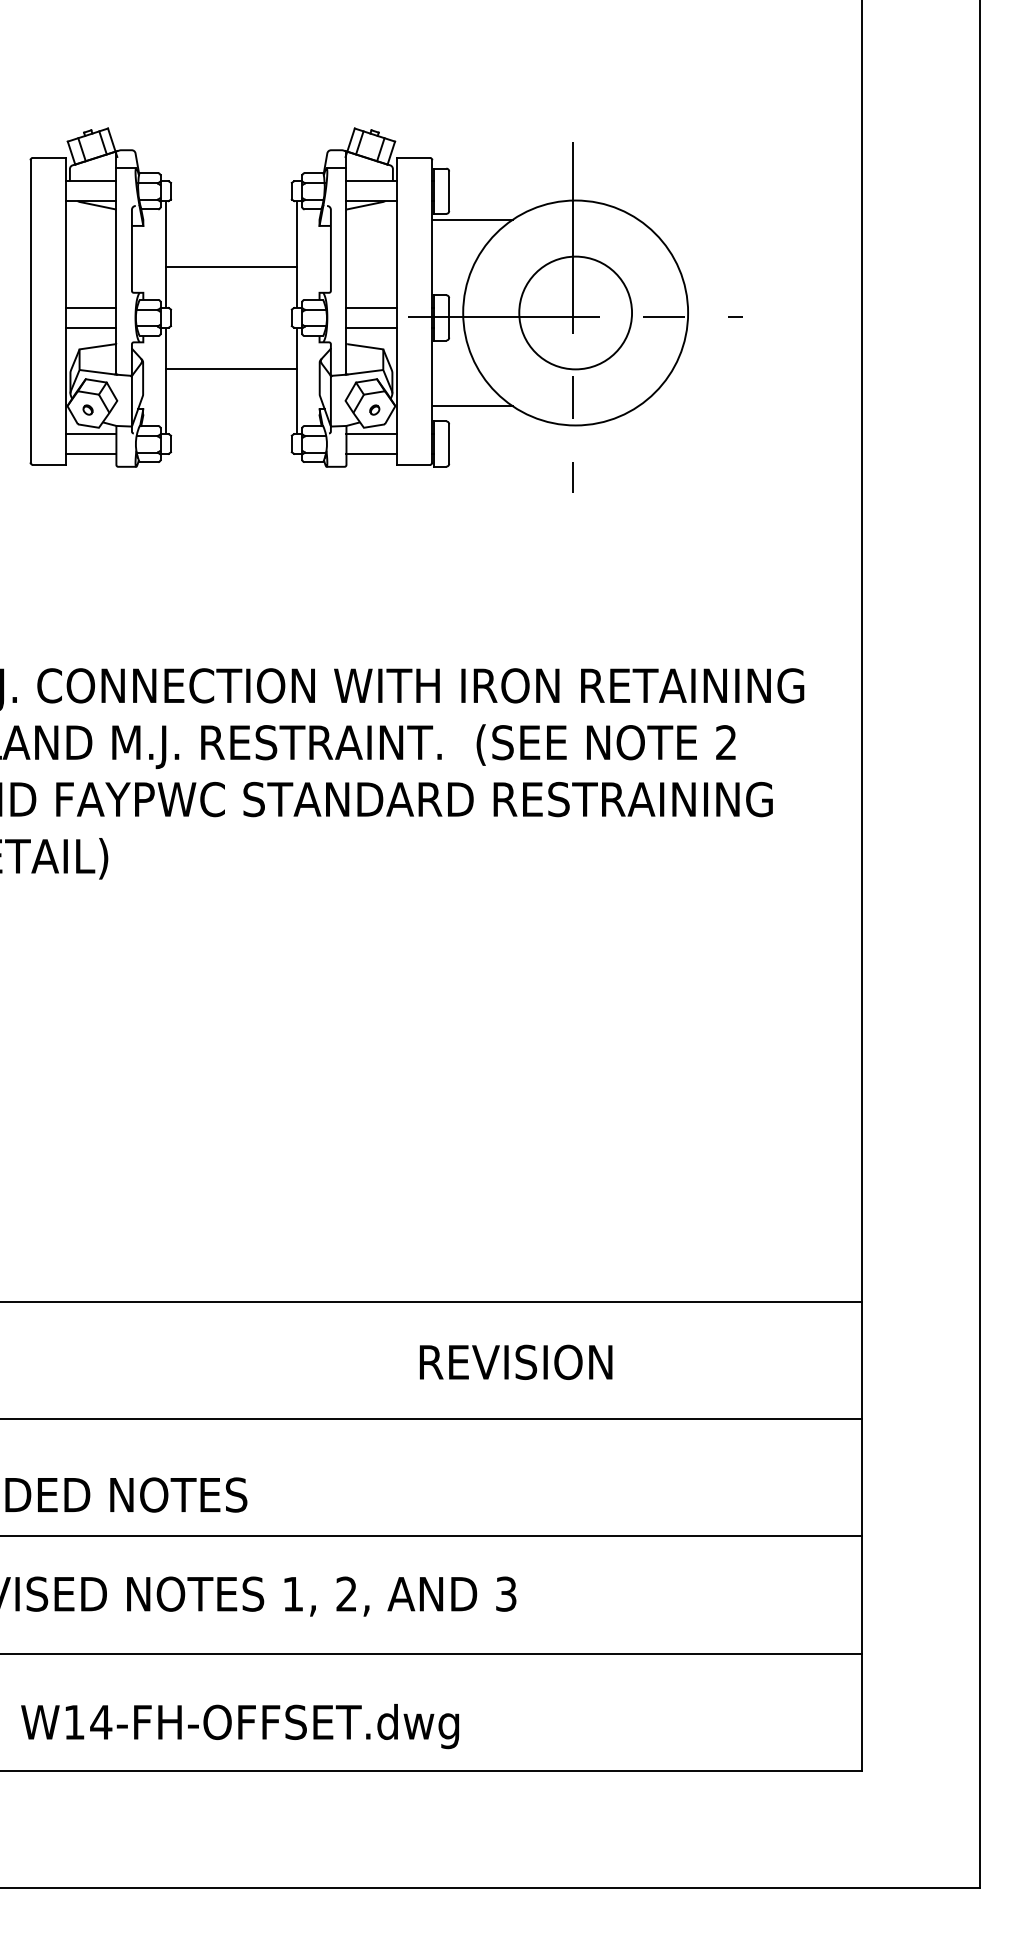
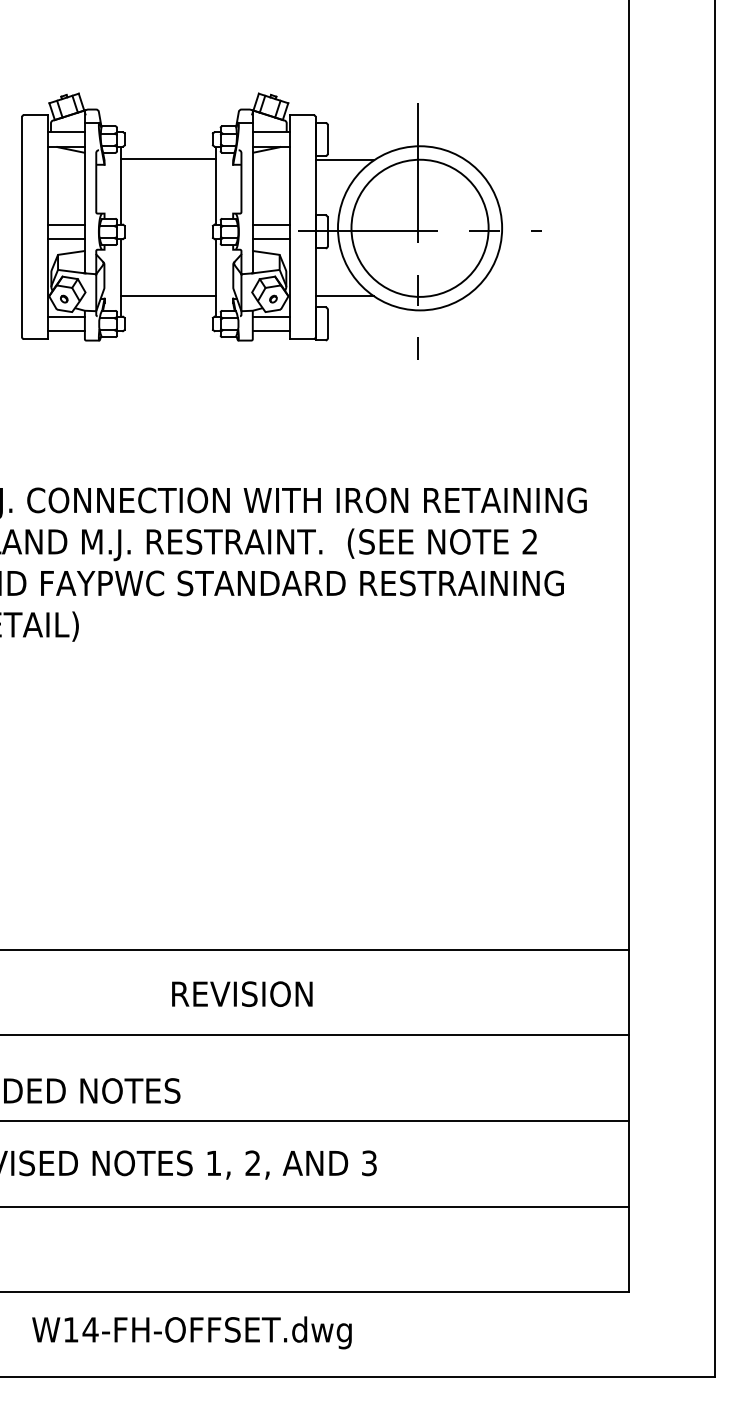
line: (231, 267) -> (168, 159), moved
circle: (575, 312) -> (419, 227), size x1.67
line: (231, 369) -> (168, 296), moved
text: (516, 1361) -> (242, 993), moved
text: (239, 1726) -> (191, 1332), moved

